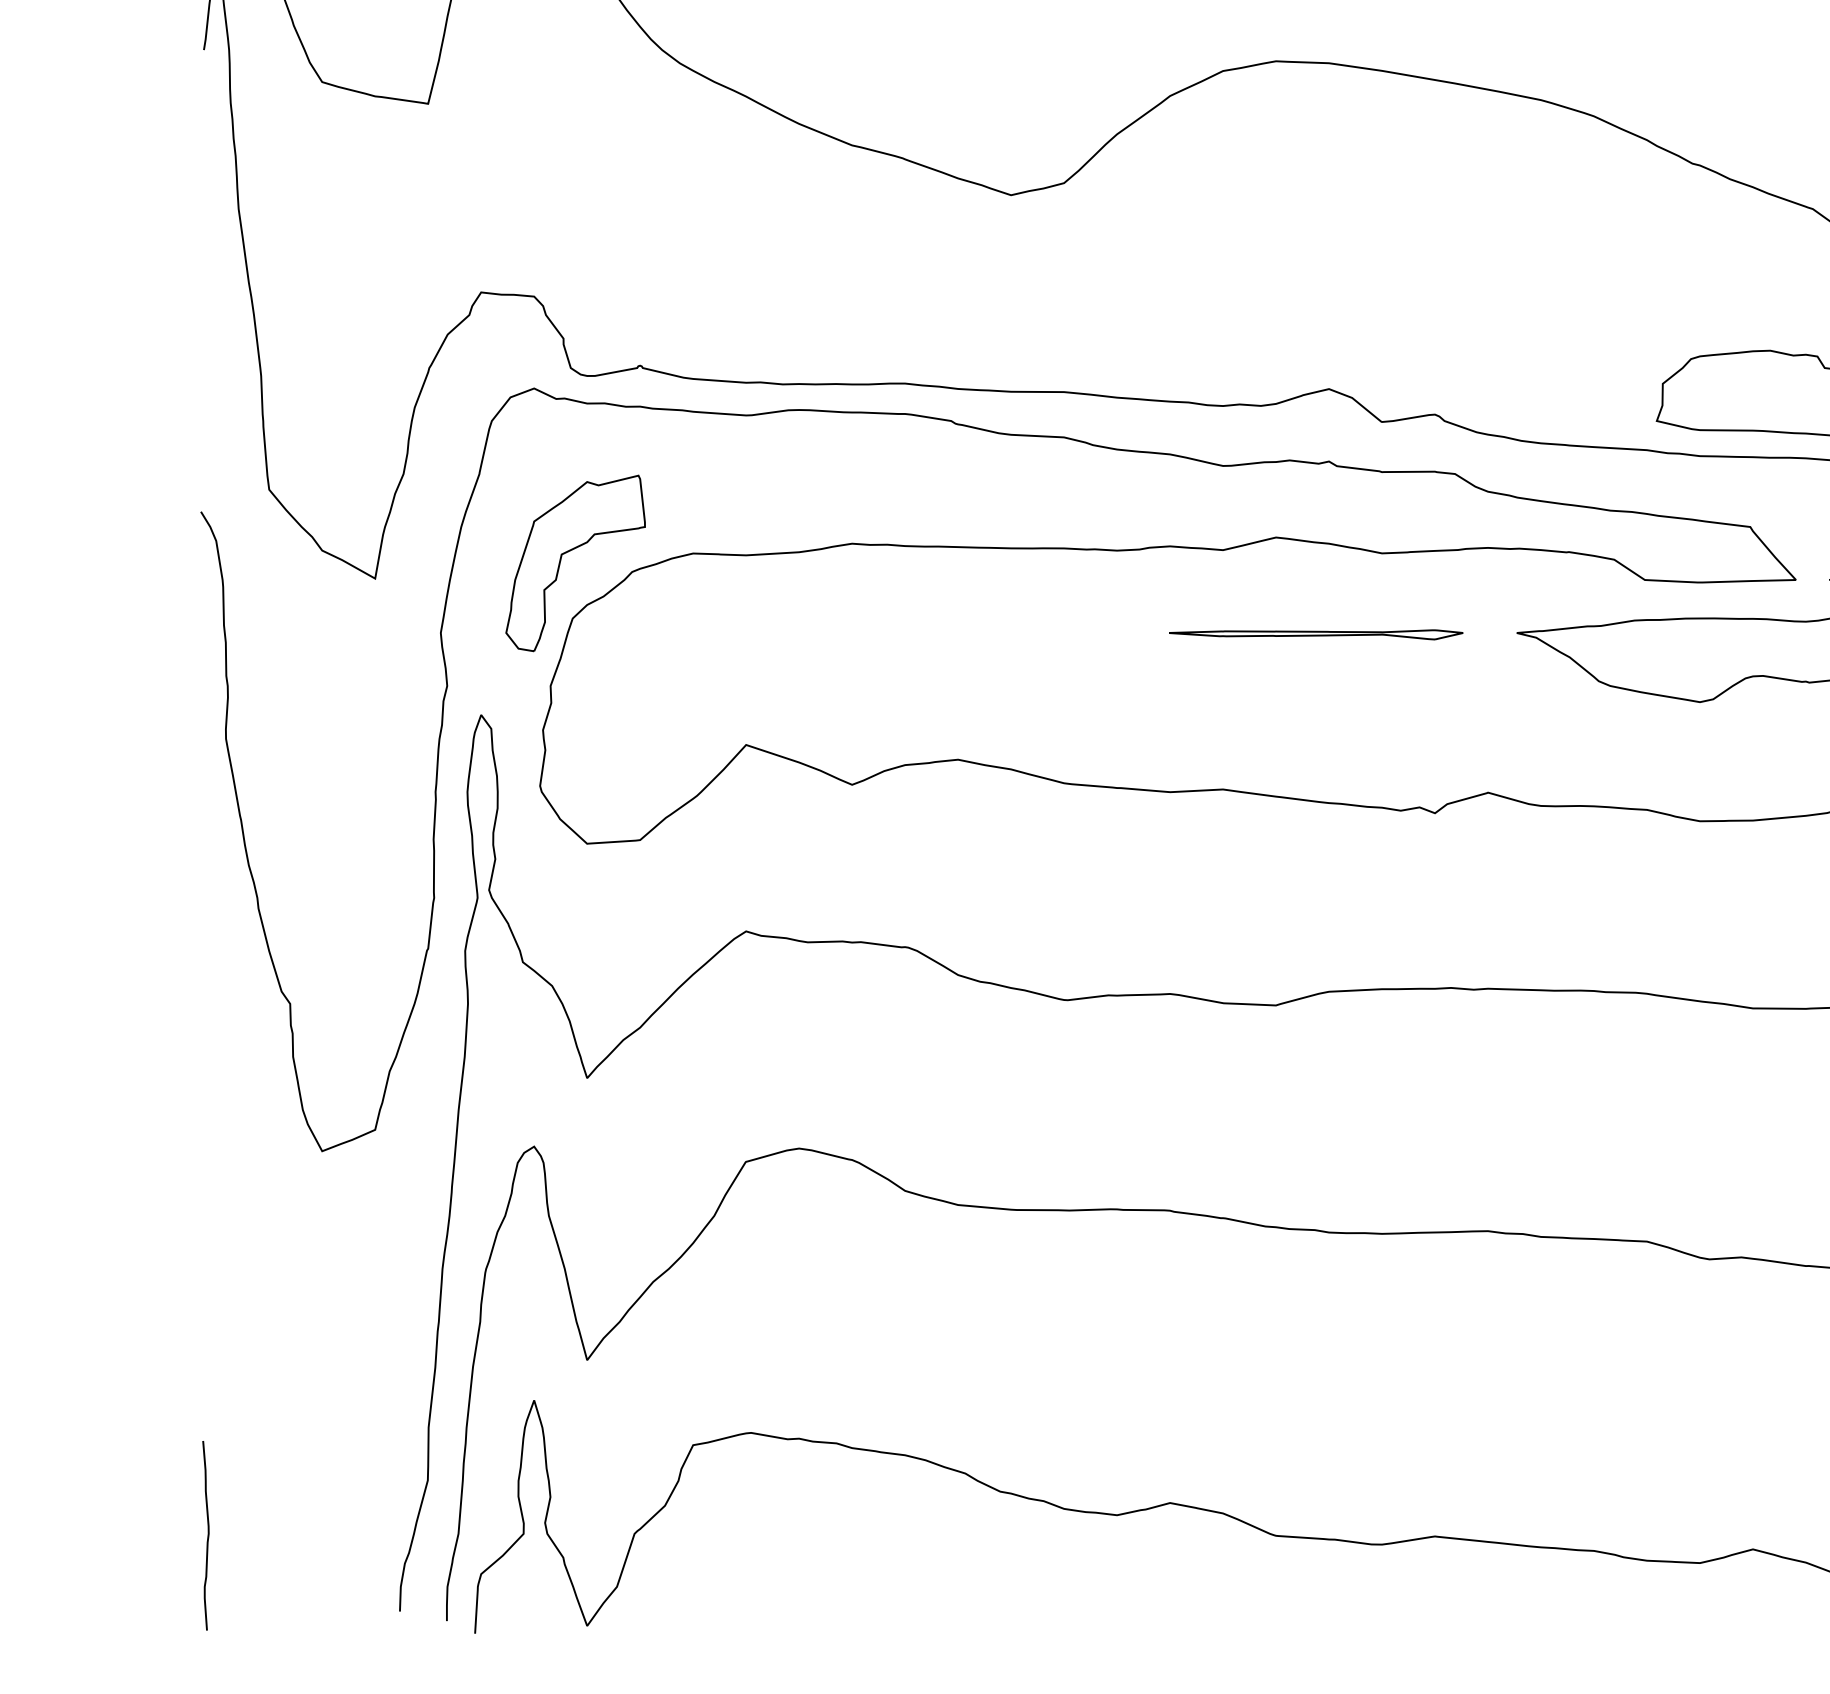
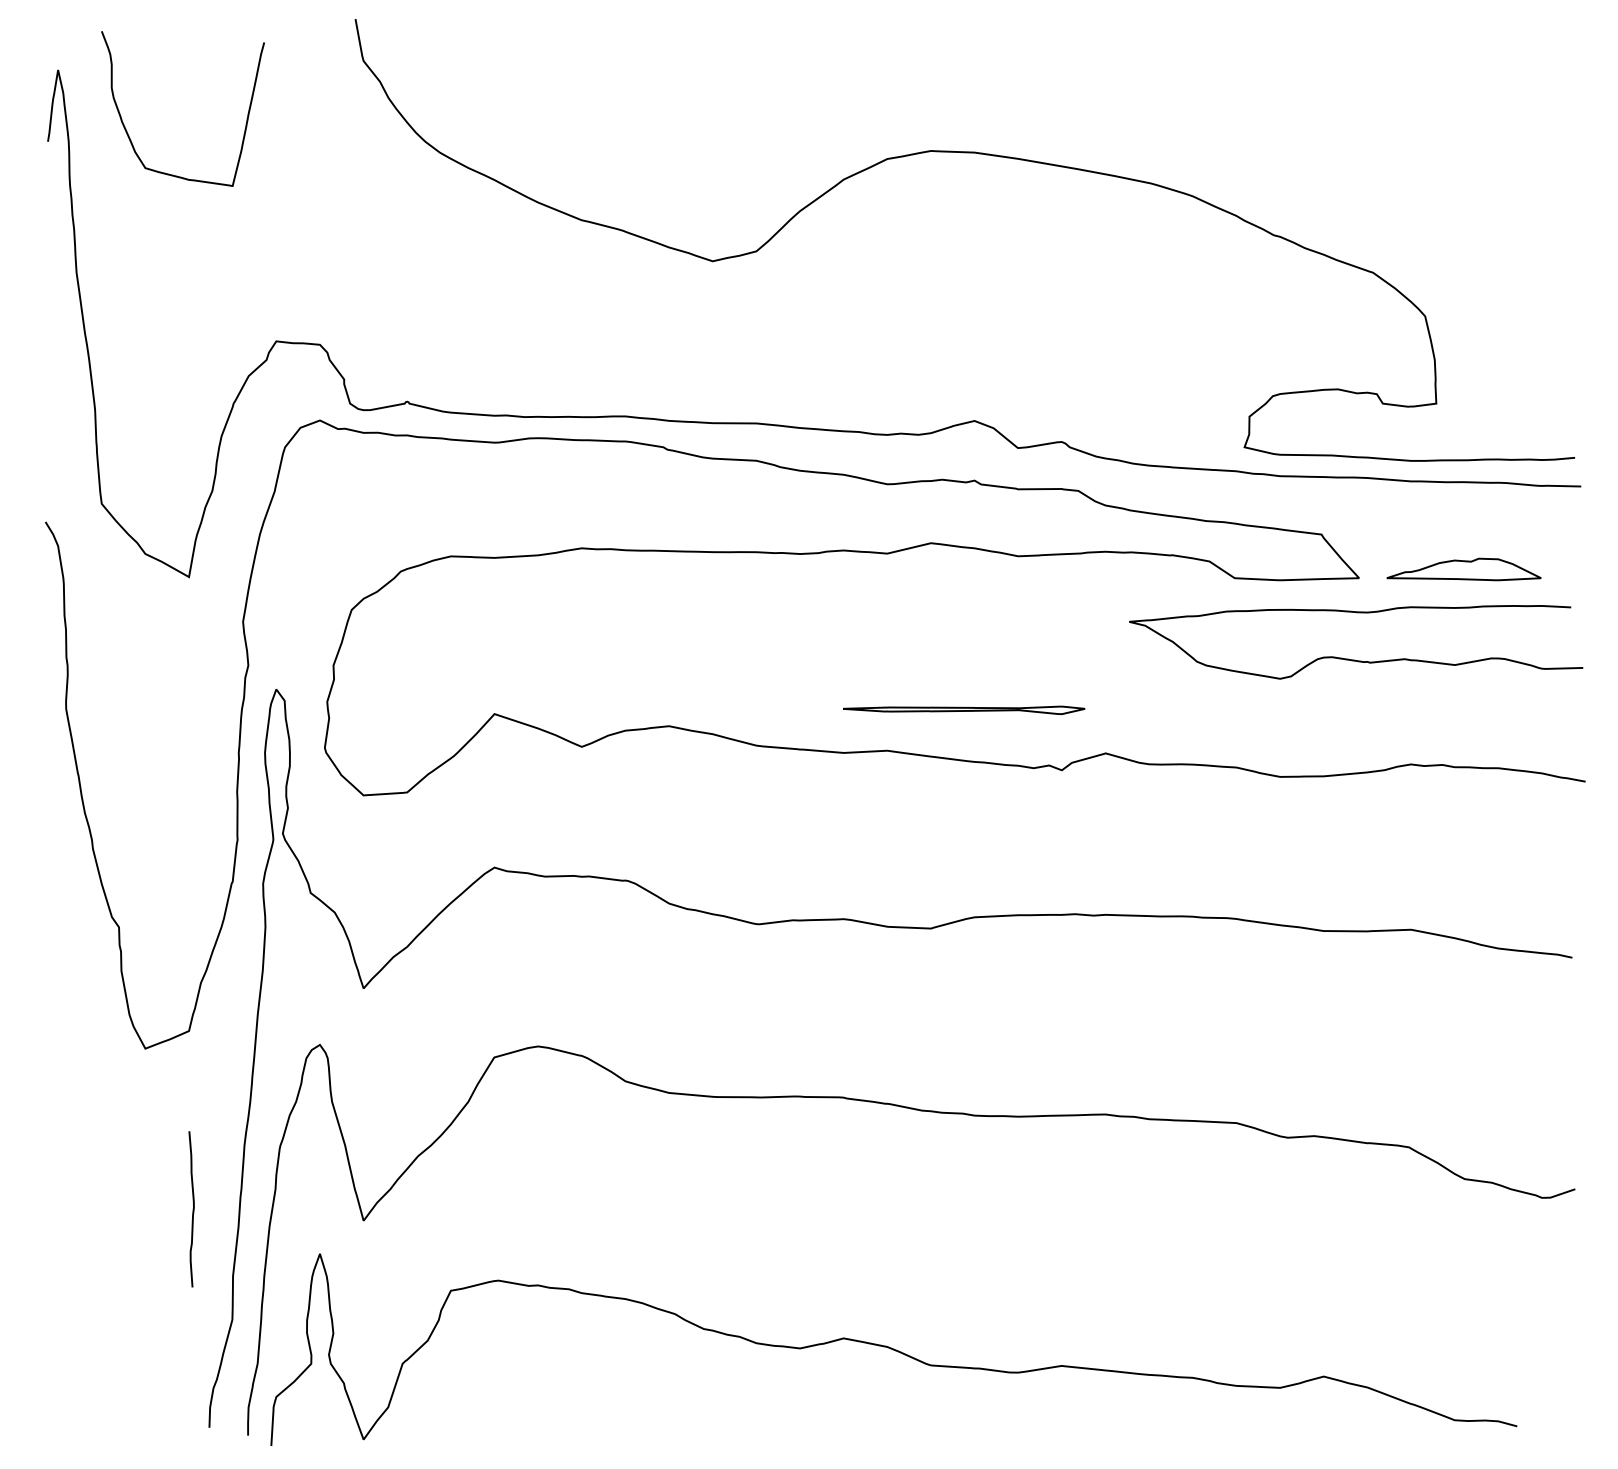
part: (571, 551) -> (350, 554), removed
part: (1316, 635) -> (964, 710), moved
curve: (206, 1535) -> (192, 1209), moved

